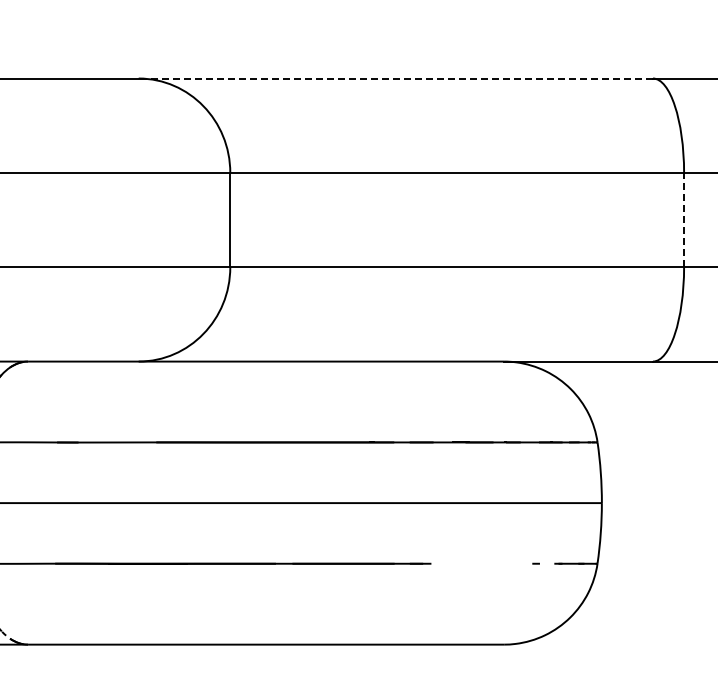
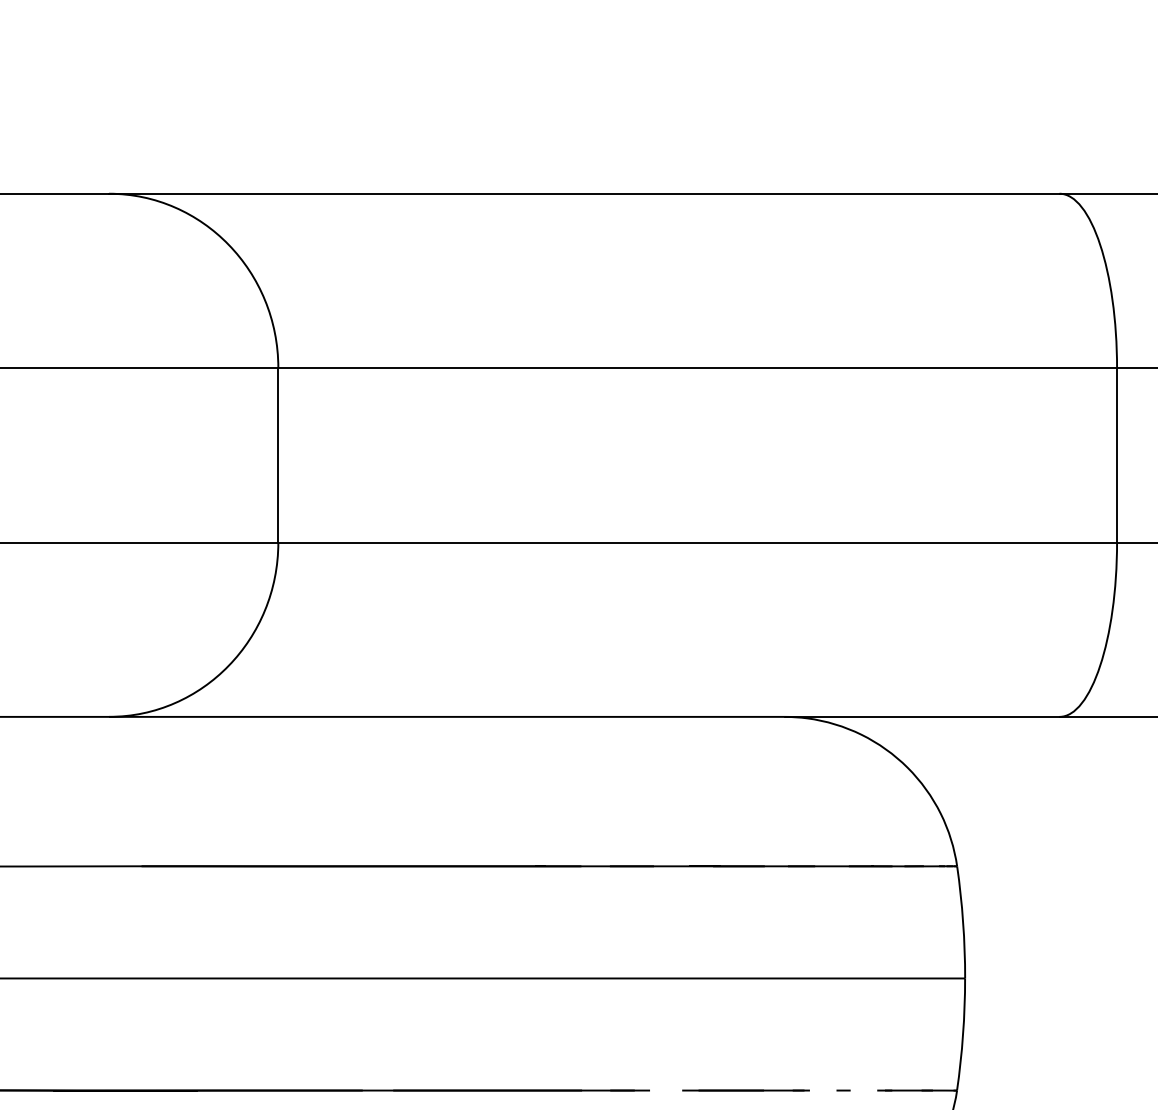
line: (395, 78) -> (583, 193), dashed -> solid
line: (684, 219) -> (1117, 454), dashed -> solid
line: (482, 563) -> (744, 1090), added

